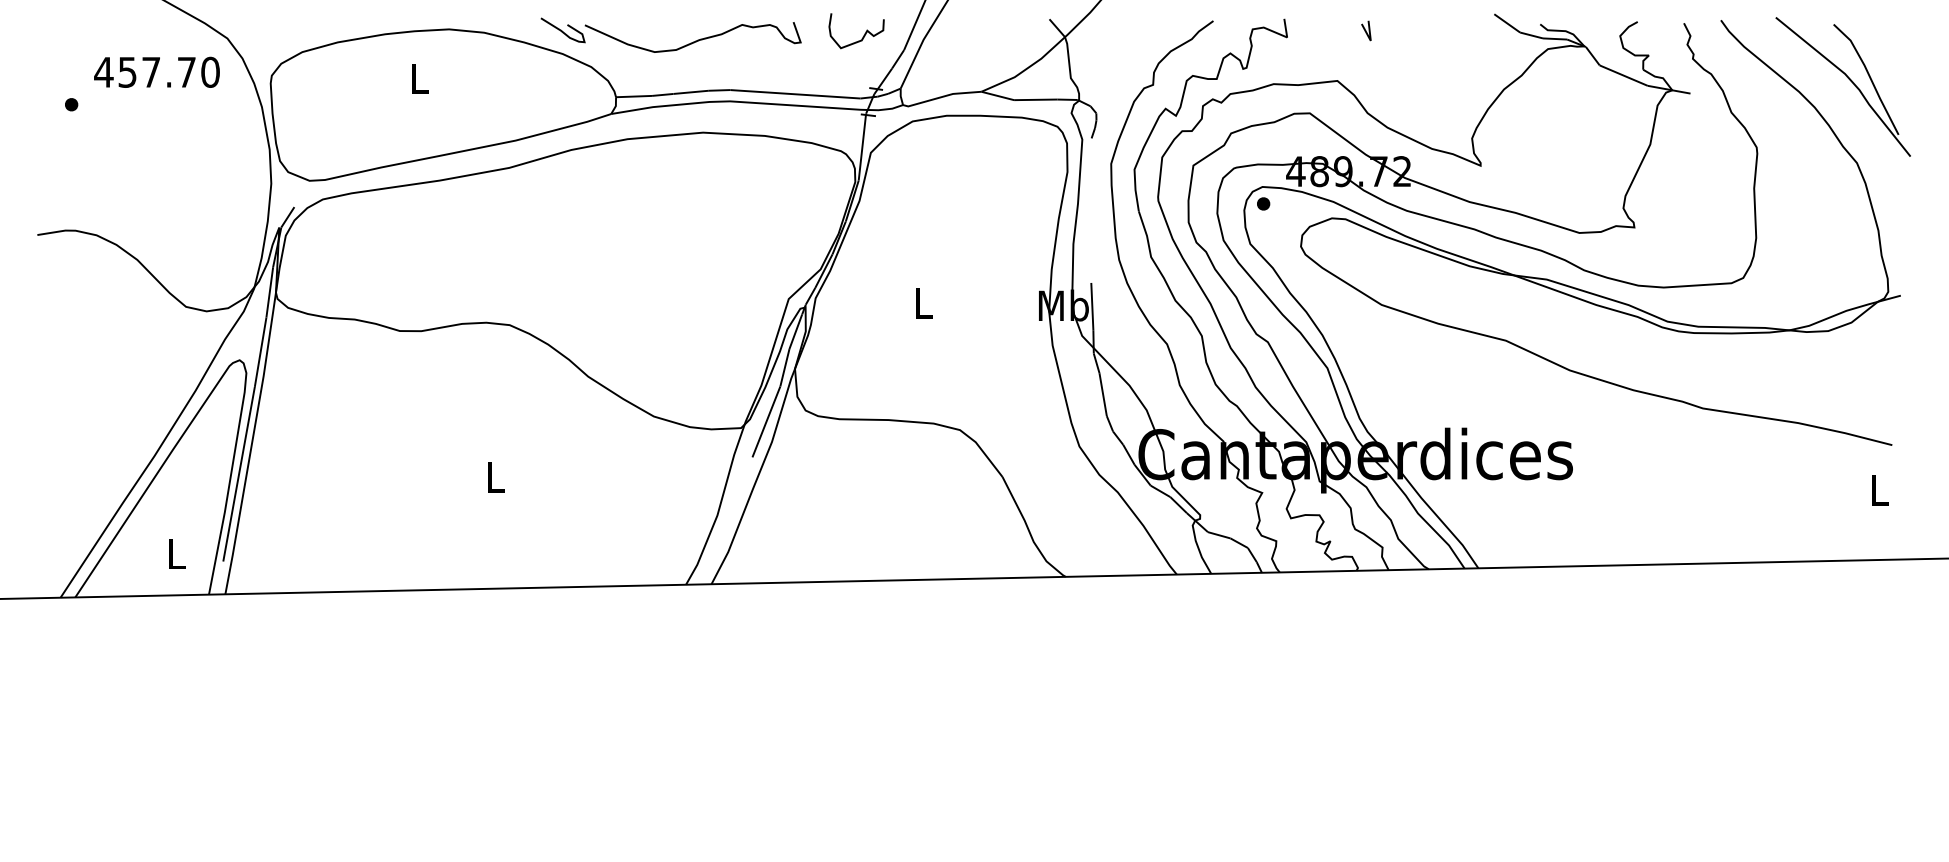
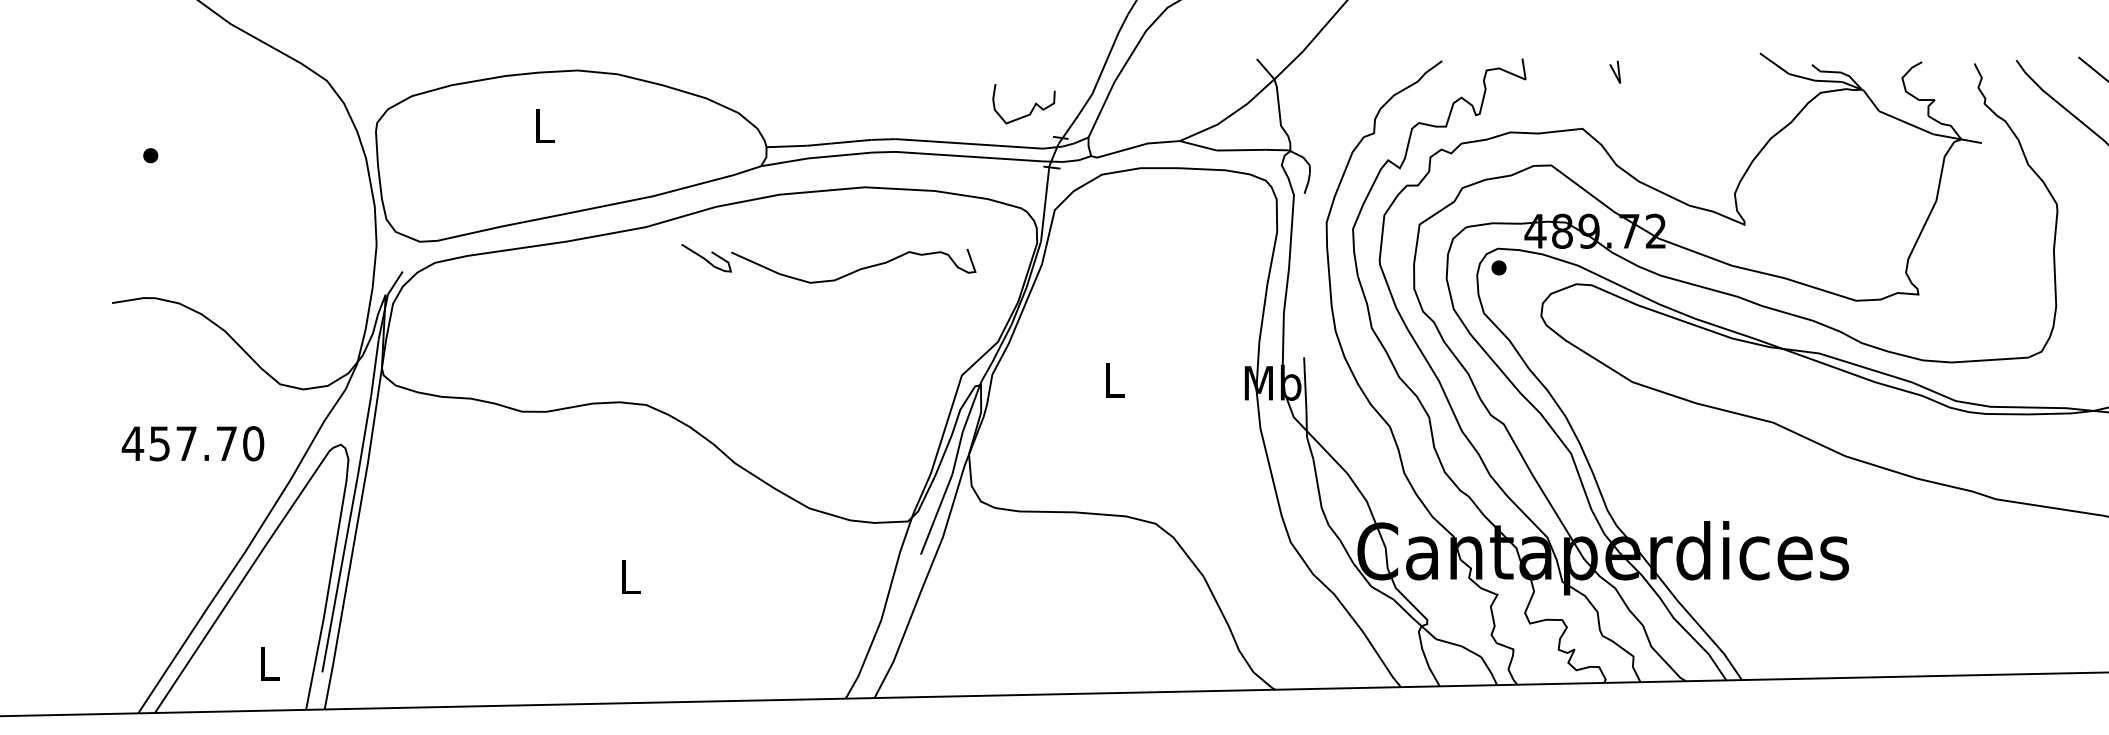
curve: (863, 35) -> (1031, 109), moved
part: (670, 49) -> (828, 279), moved
text: (156, 71) -> (192, 442), moved

